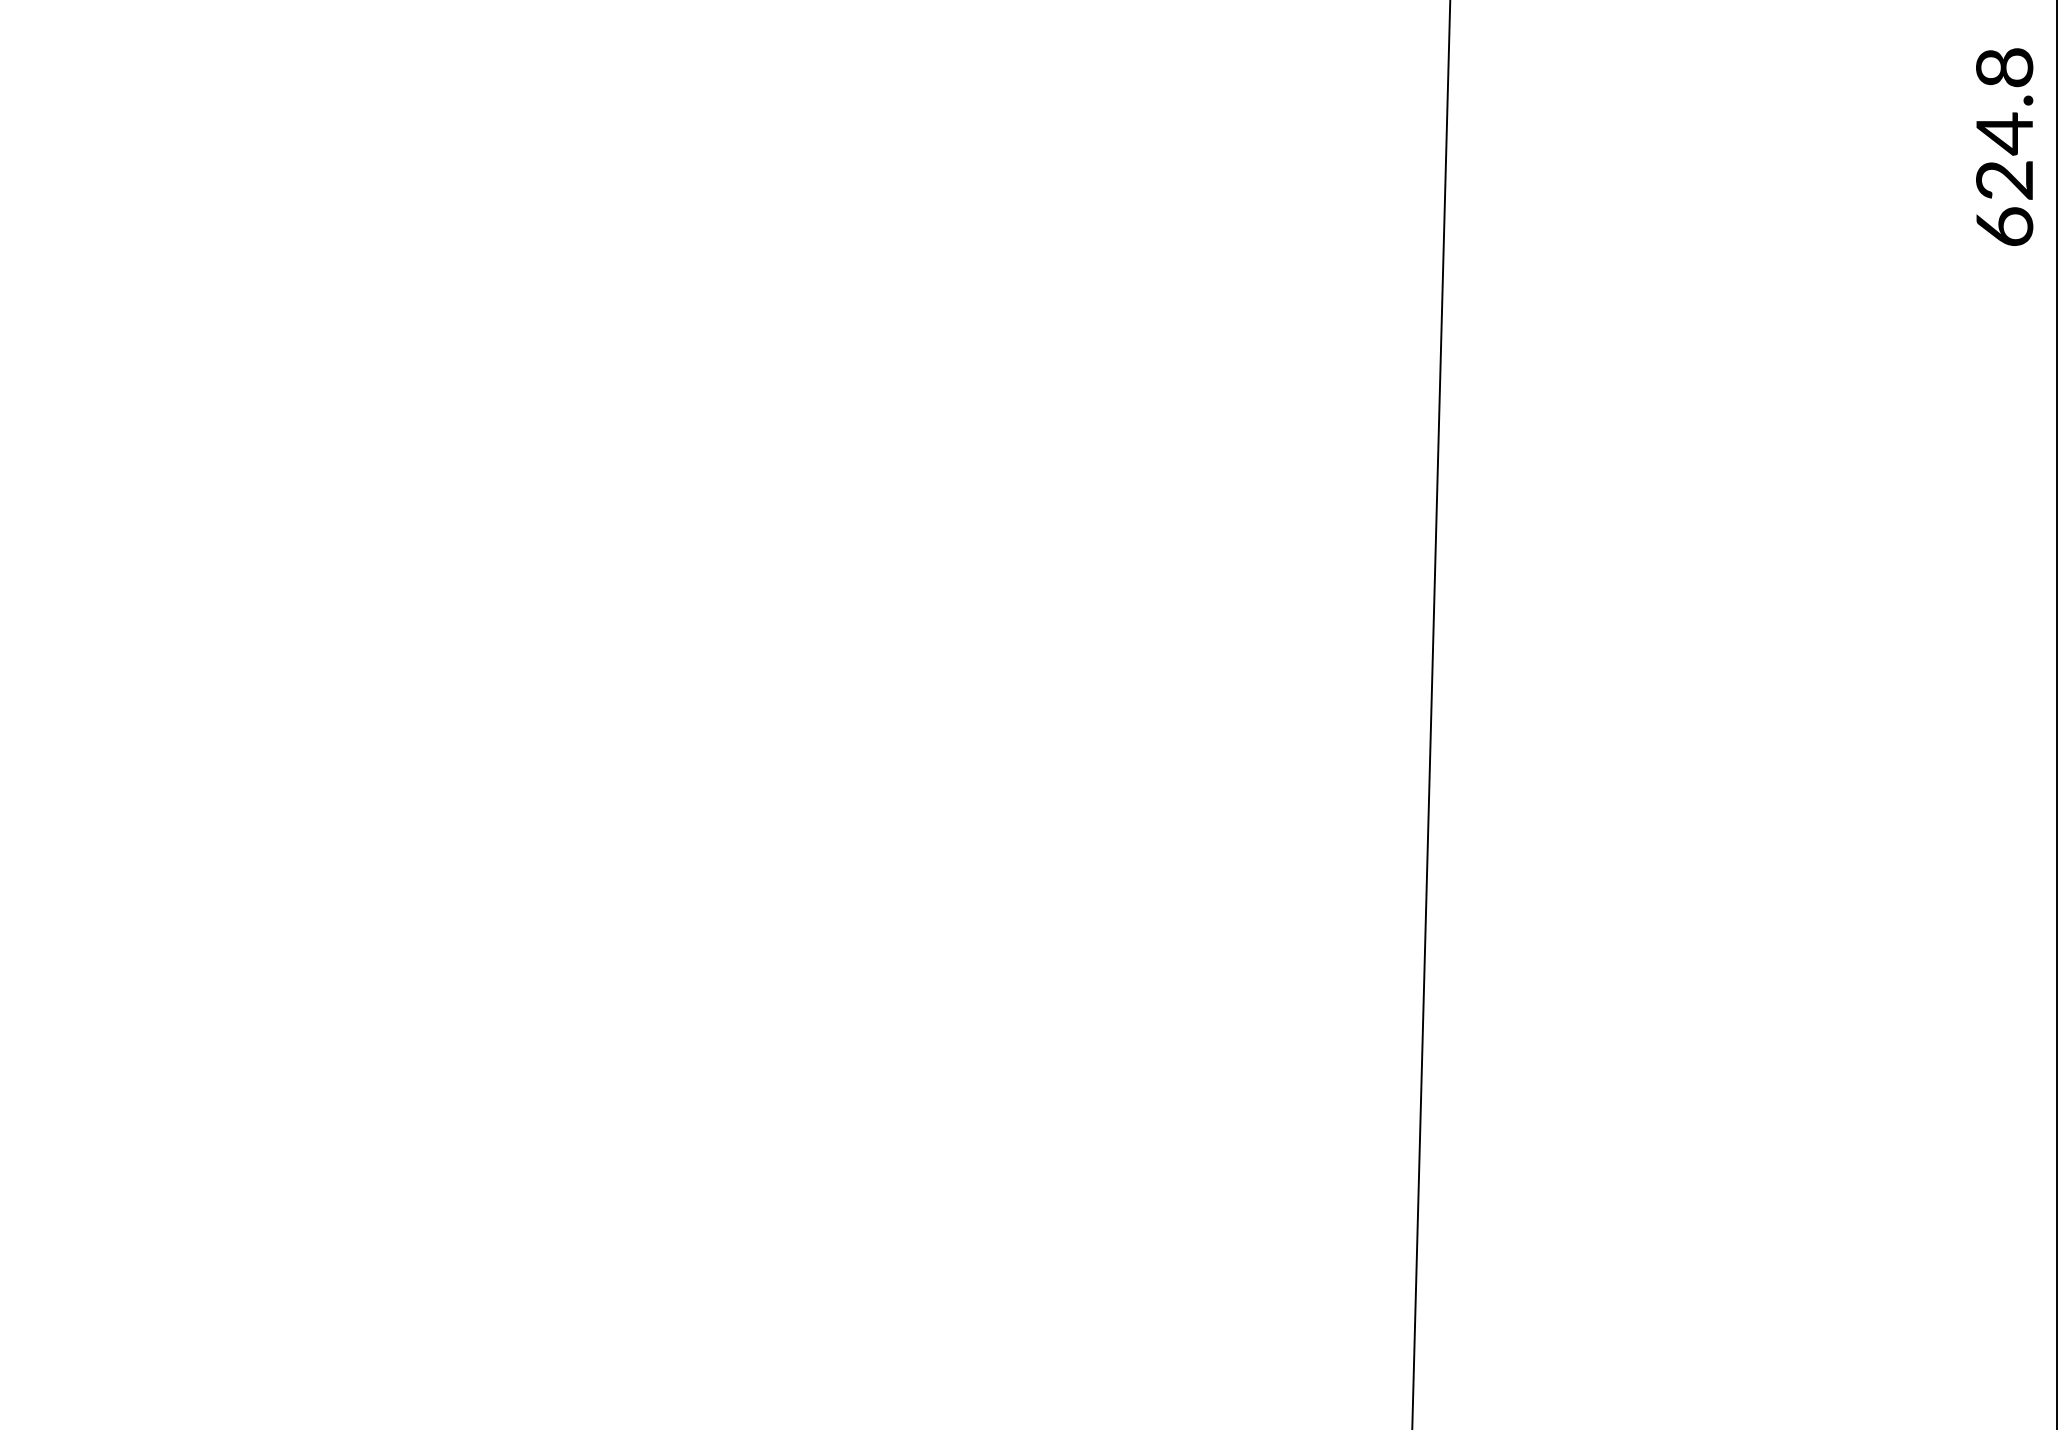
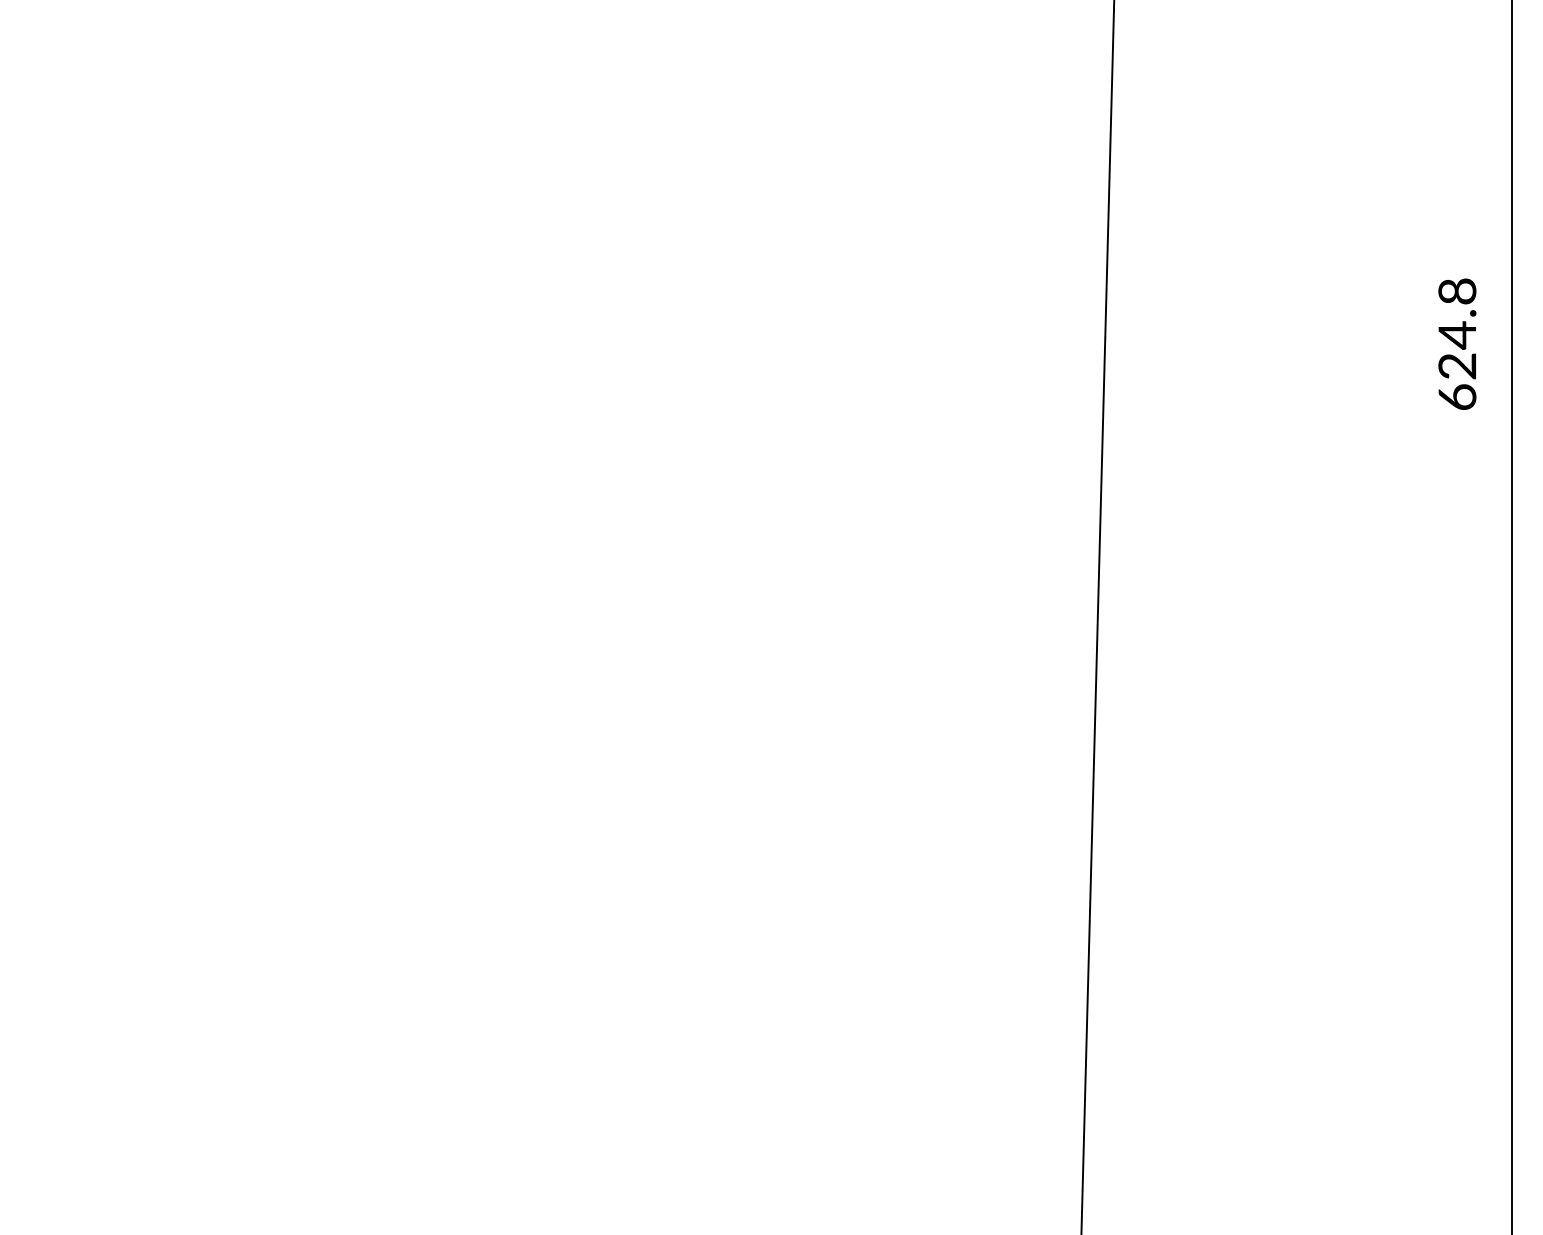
text: (2004, 145) -> (1457, 343), moved

